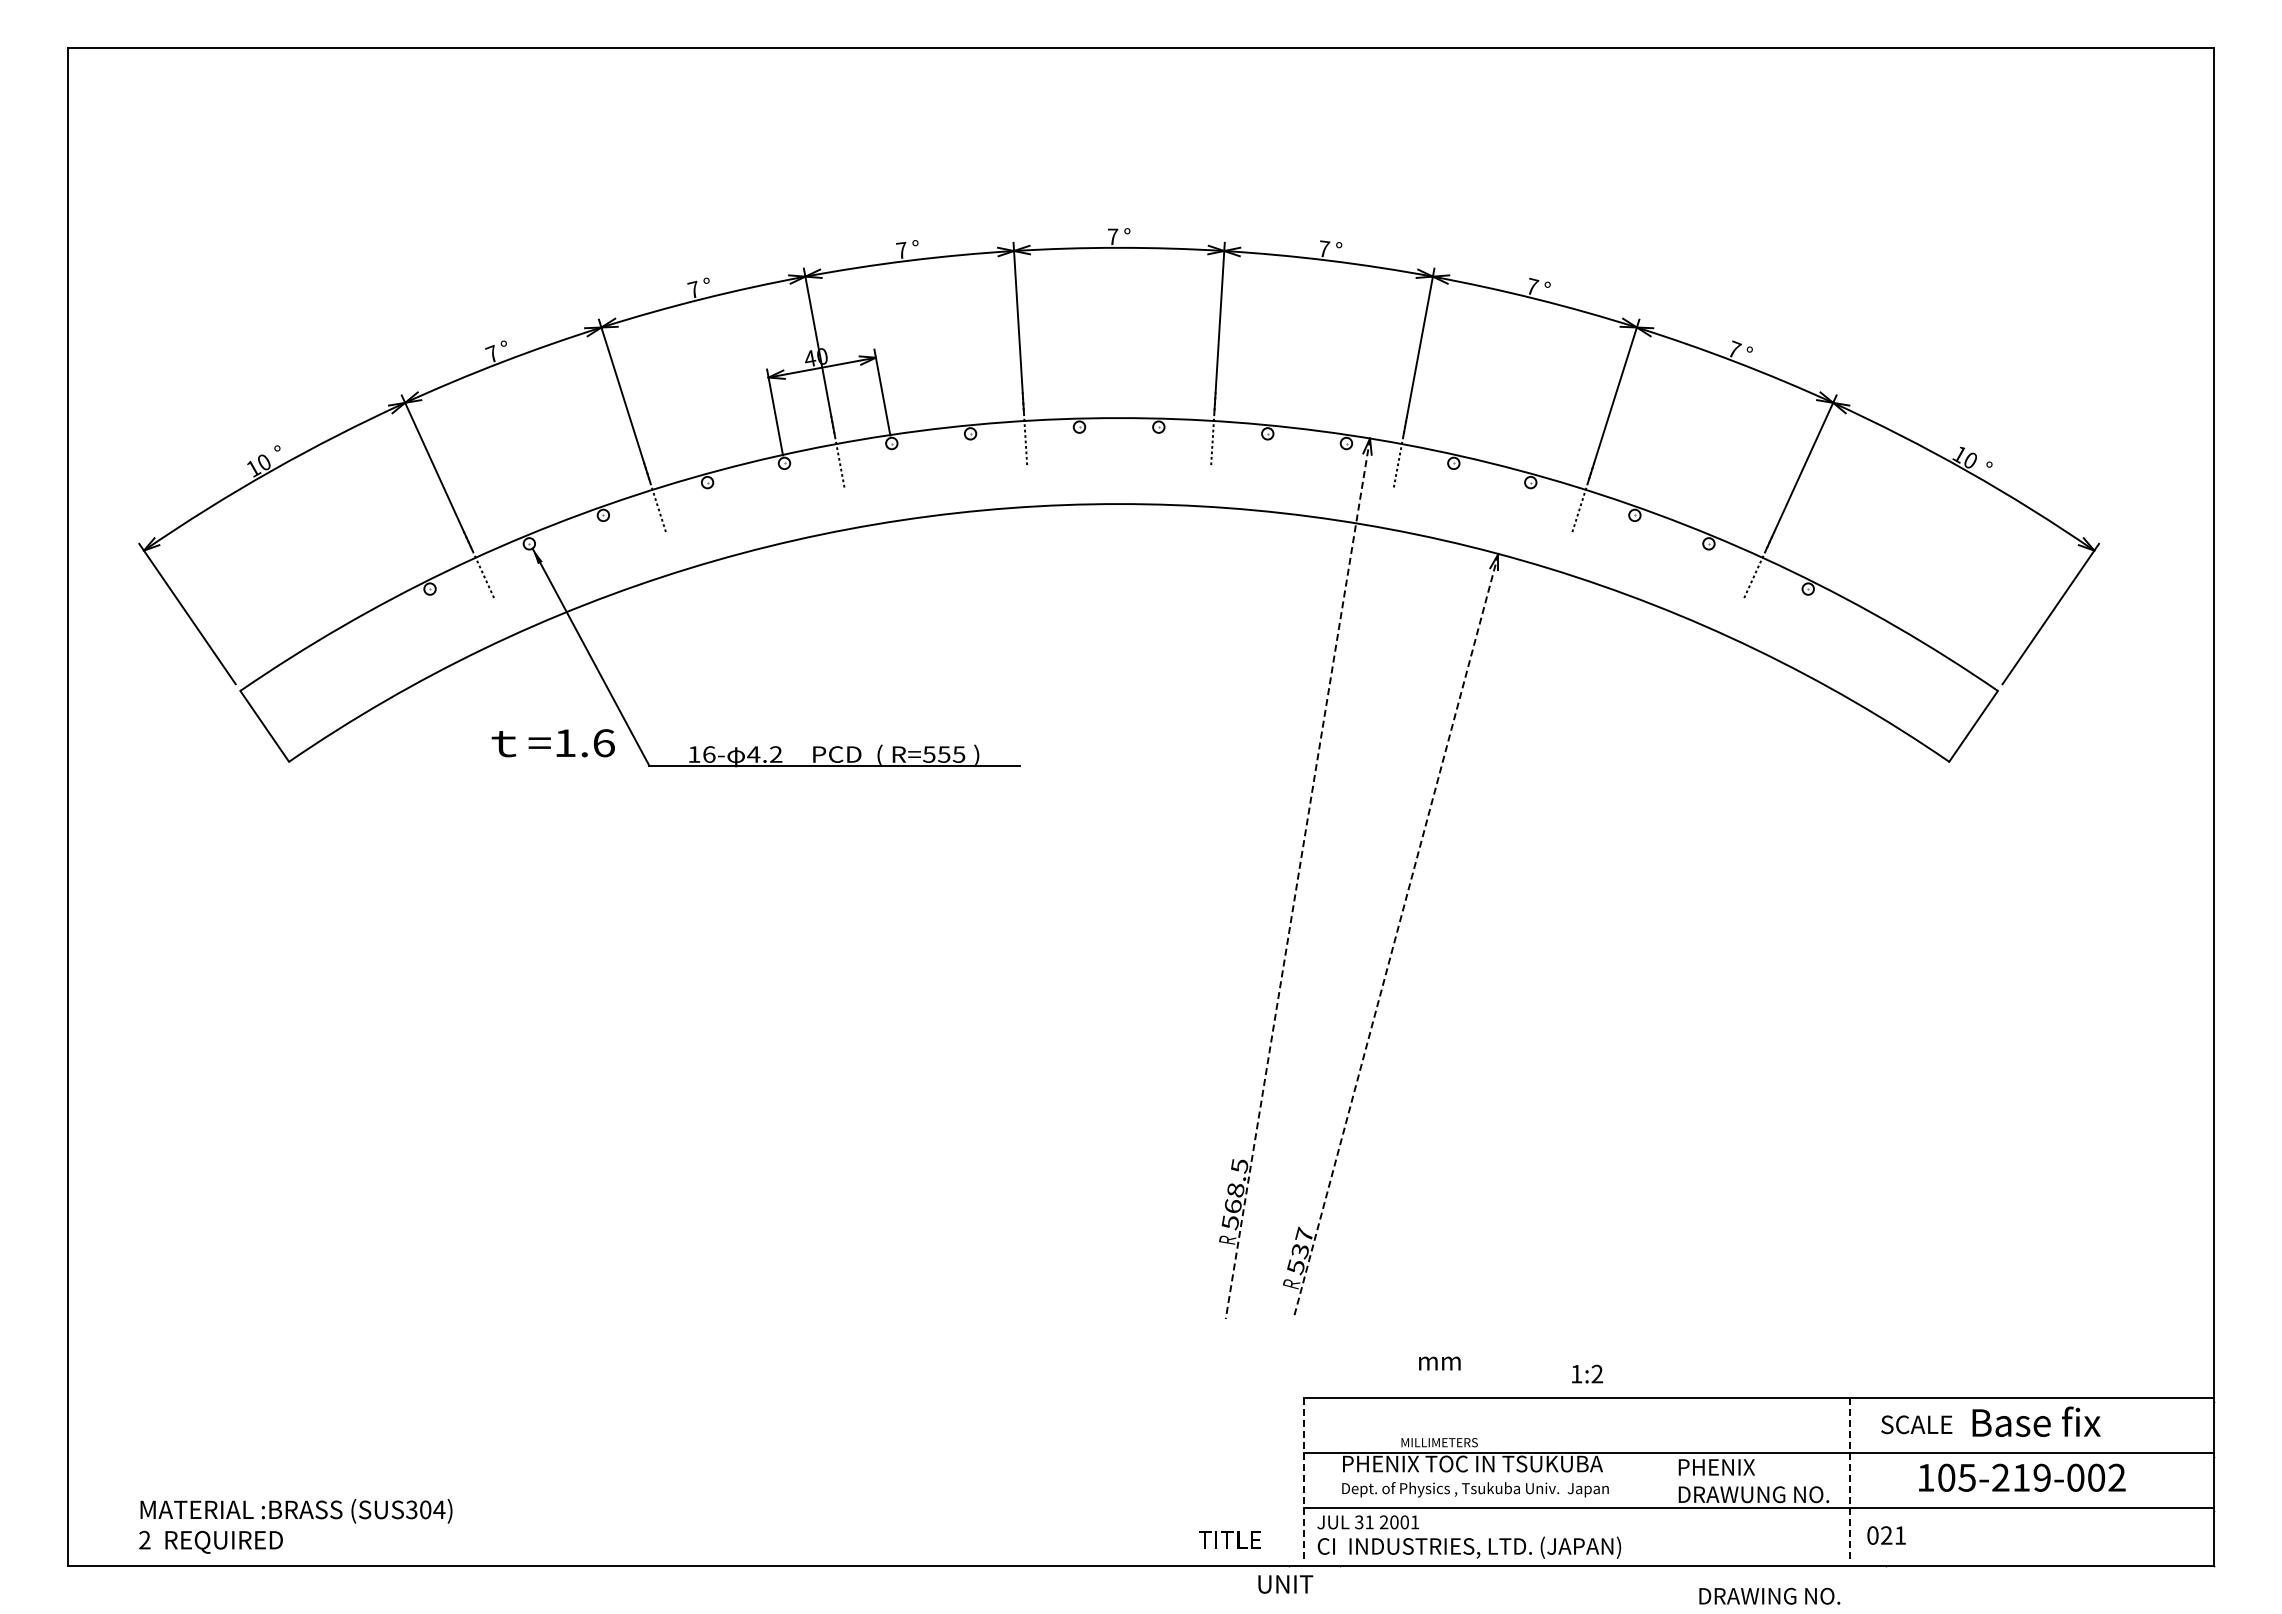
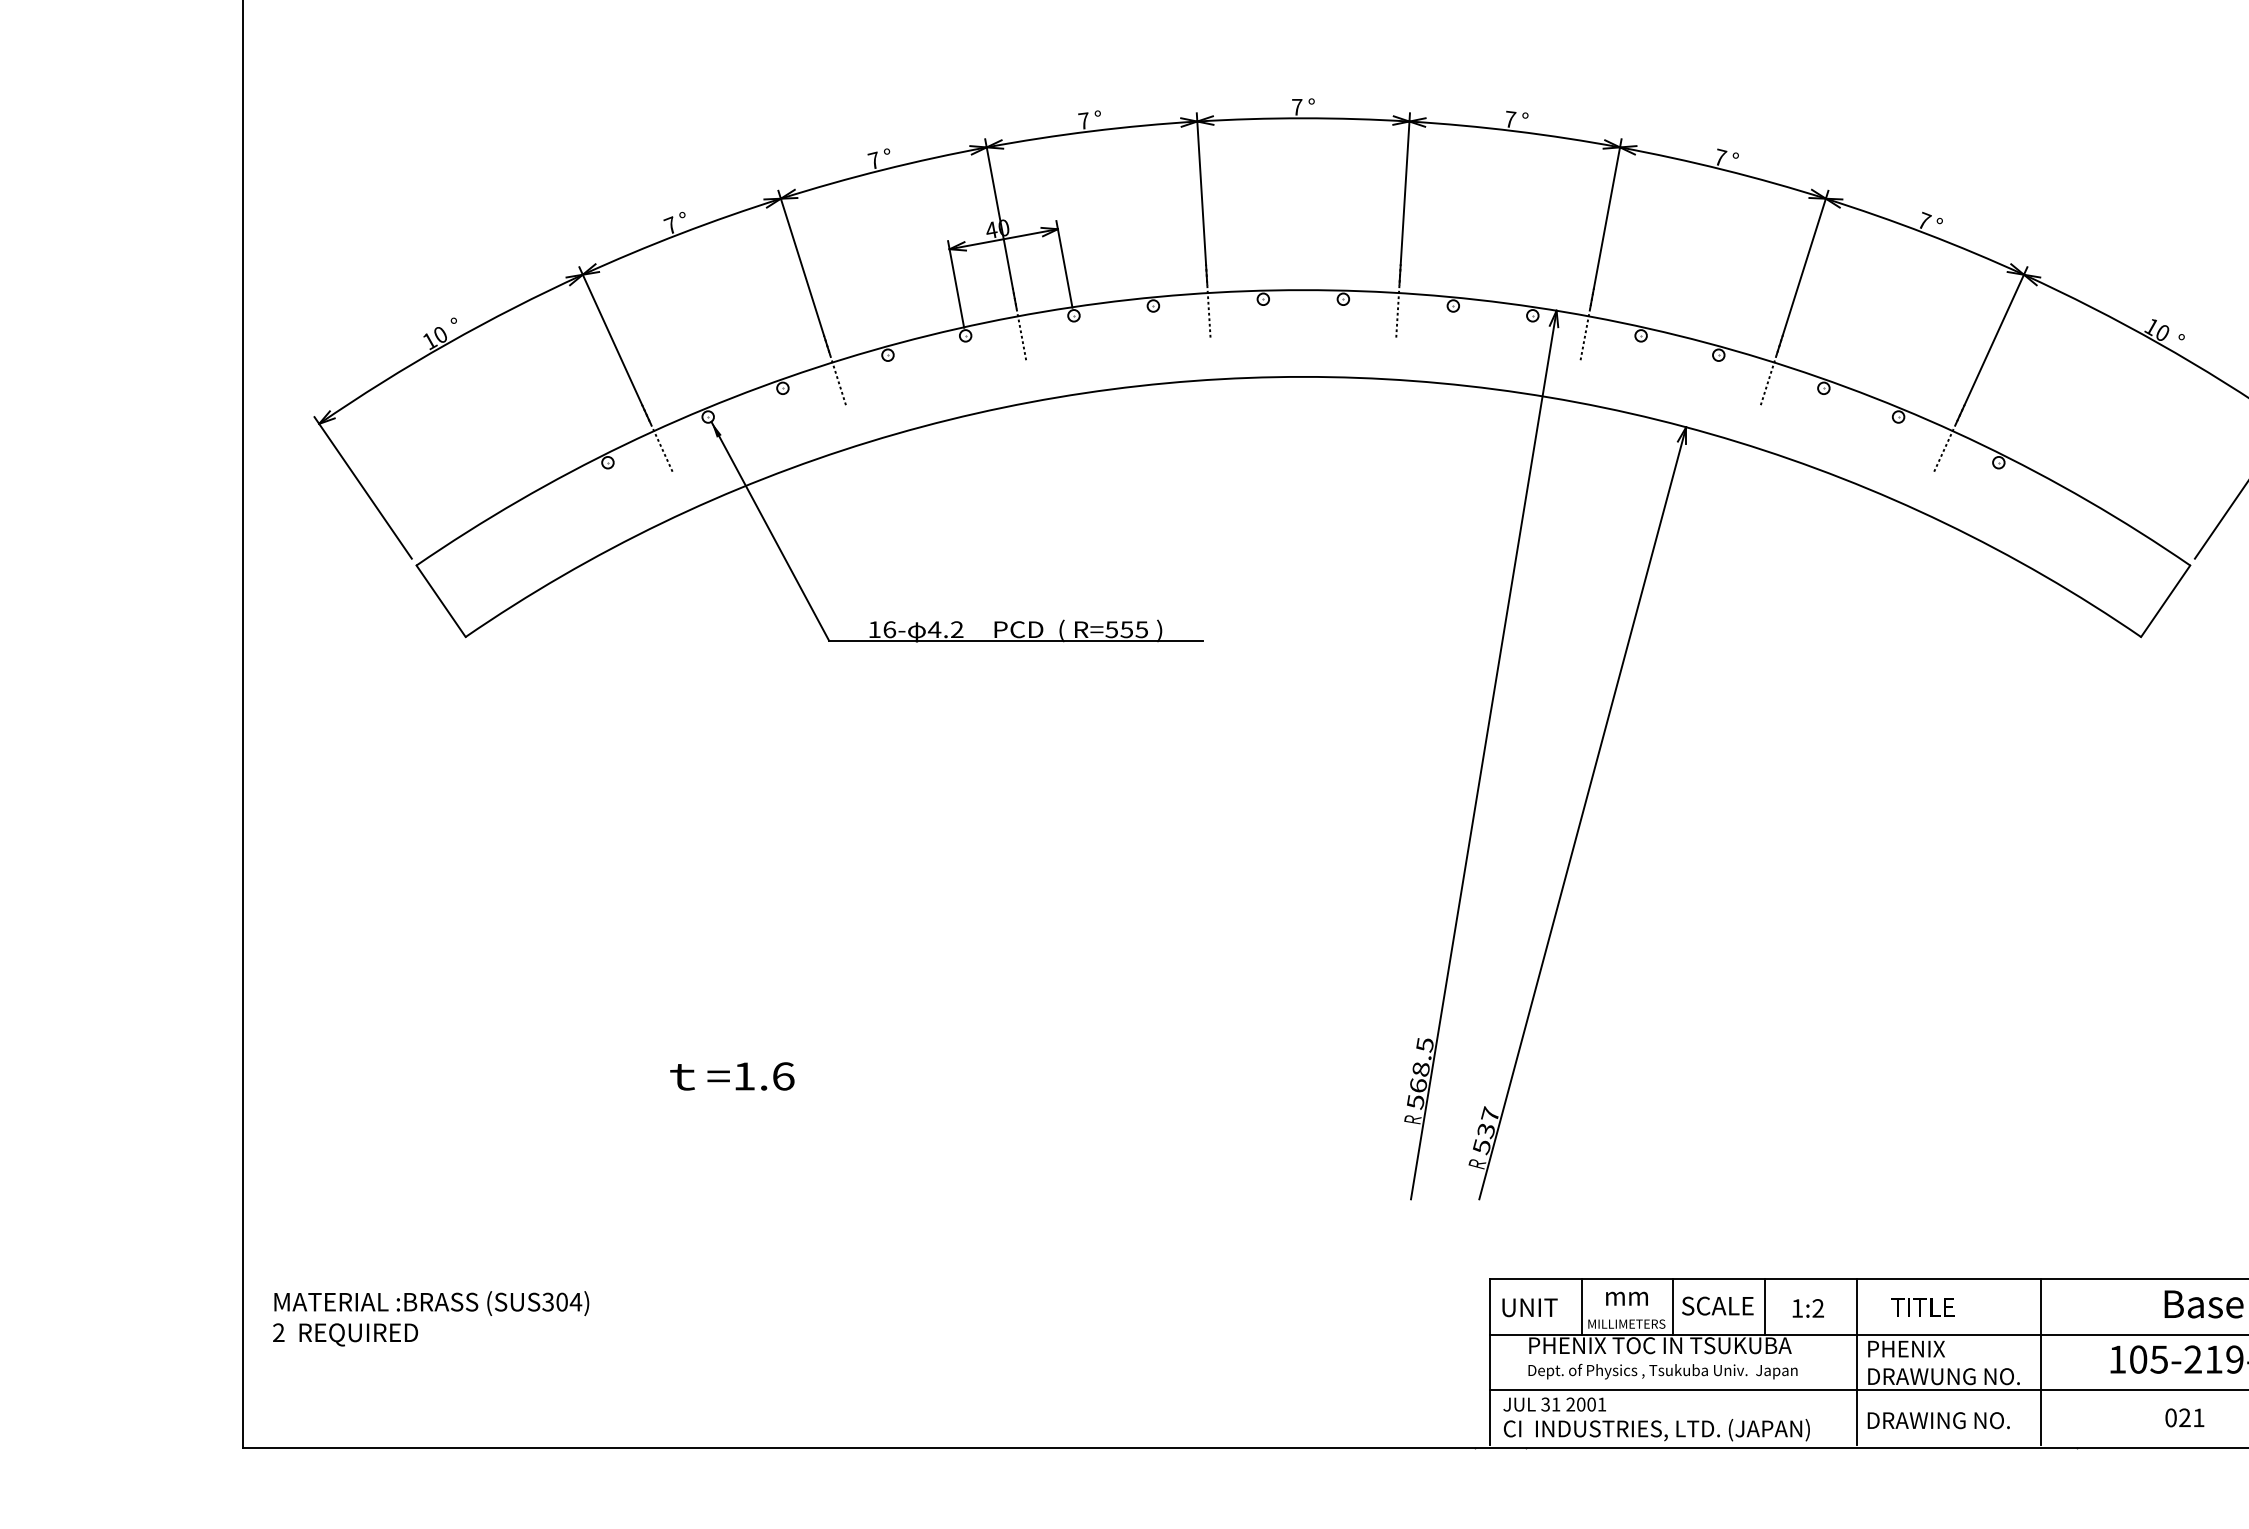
text: (552, 743) -> (731, 1076), moved
line: (1297, 879) -> (1483, 755), dashed -> solid
line: (1395, 936) -> (1582, 813), dashed -> solid
text: (1439, 1363) -> (1626, 1298), moved
text: (1587, 1373) -> (1808, 1307), moved
text: (1916, 1424) -> (1717, 1305), moved
line: (1394, 1425) -> (1581, 1306), added
line: (1485, 1425) -> (1673, 1306), added
line: (1576, 1425) -> (1764, 1306), added
line: (1303, 1480) -> (1489, 1362), dashed -> solid
line: (1667, 1480) -> (1856, 1362), added
line: (1849, 1480) -> (2040, 1362), dashed -> solid
text: (295, 1526) -> (430, 1318), moved
text: (1886, 1535) -> (2184, 1417), moved
text: (1229, 1539) -> (1922, 1306), moved
text: (1285, 1584) -> (1529, 1307), moved
text: (1769, 1595) -> (1938, 1419), moved

